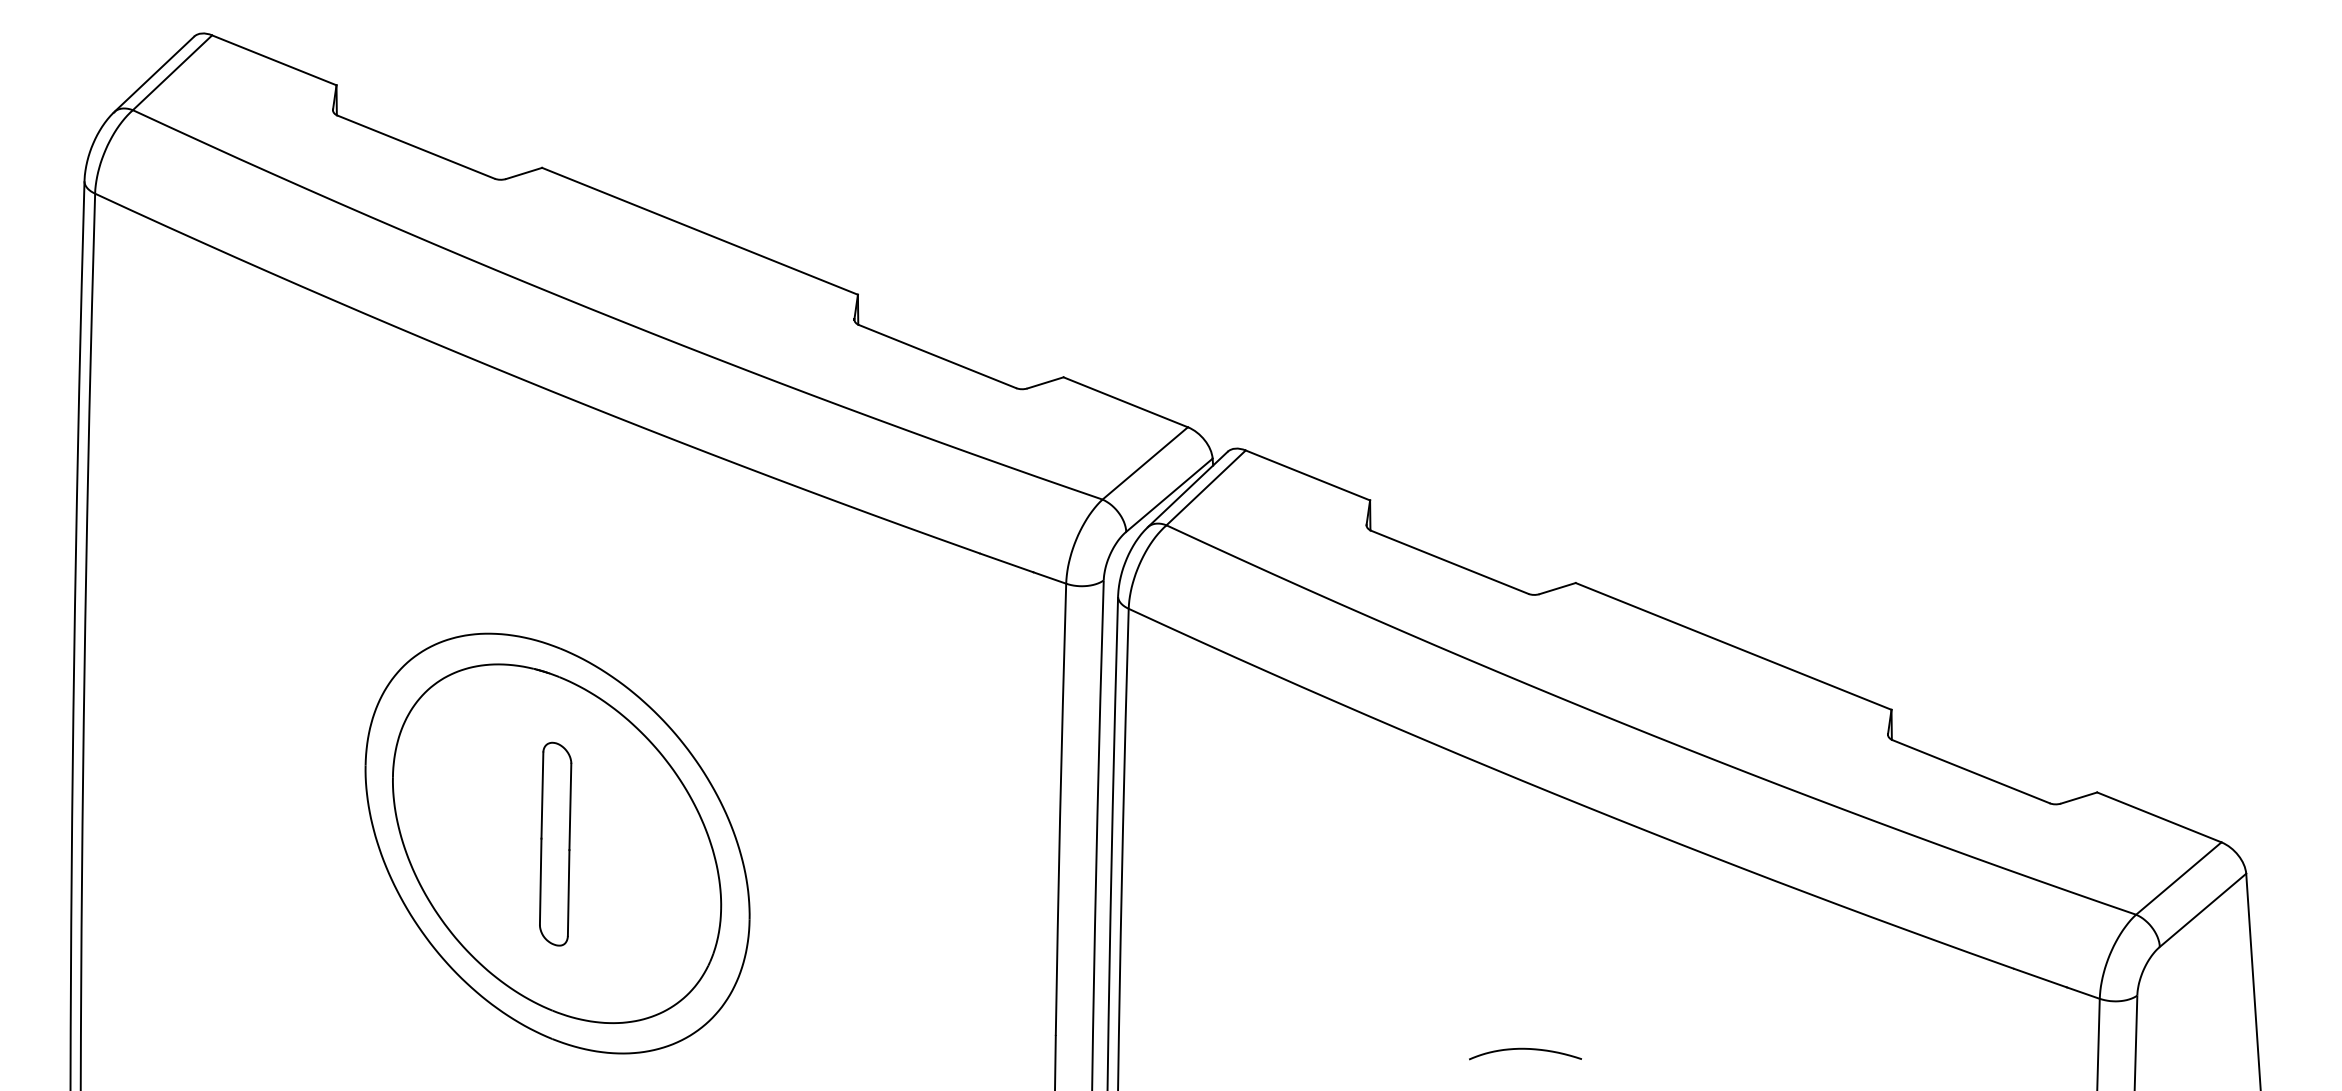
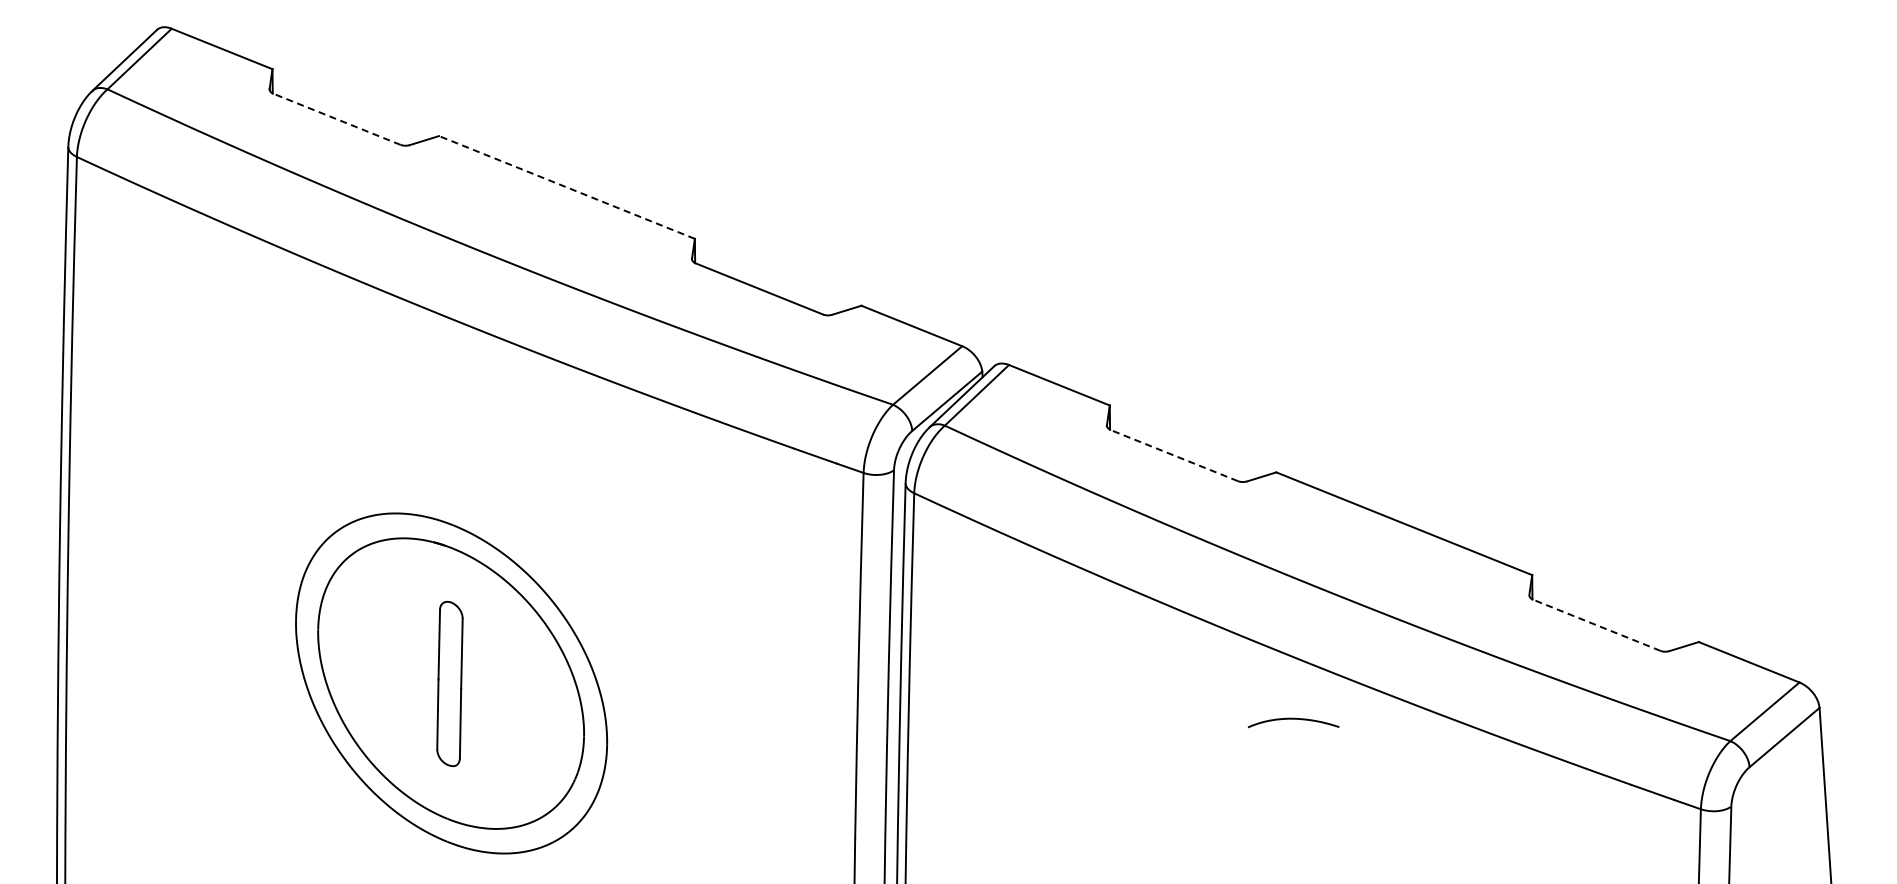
line: (415, 147) -> (336, 119), solid -> dashed
line: (699, 231) -> (566, 187), solid -> dashed
line: (1448, 562) -> (1173, 455), solid -> dashed
line: (1970, 772) -> (1596, 625), solid -> dashed
curve: (1525, 1049) -> (1293, 719), moved

